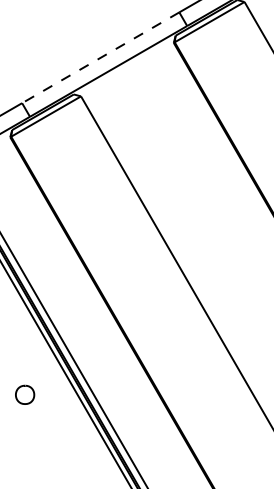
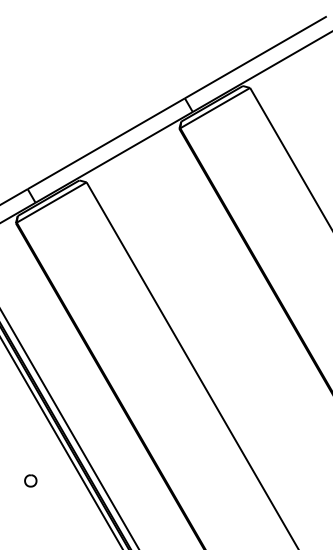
line: (100, 57) -> (106, 143), dashed -> solid
part: (24, 394) -> (30, 480), size x0.62

